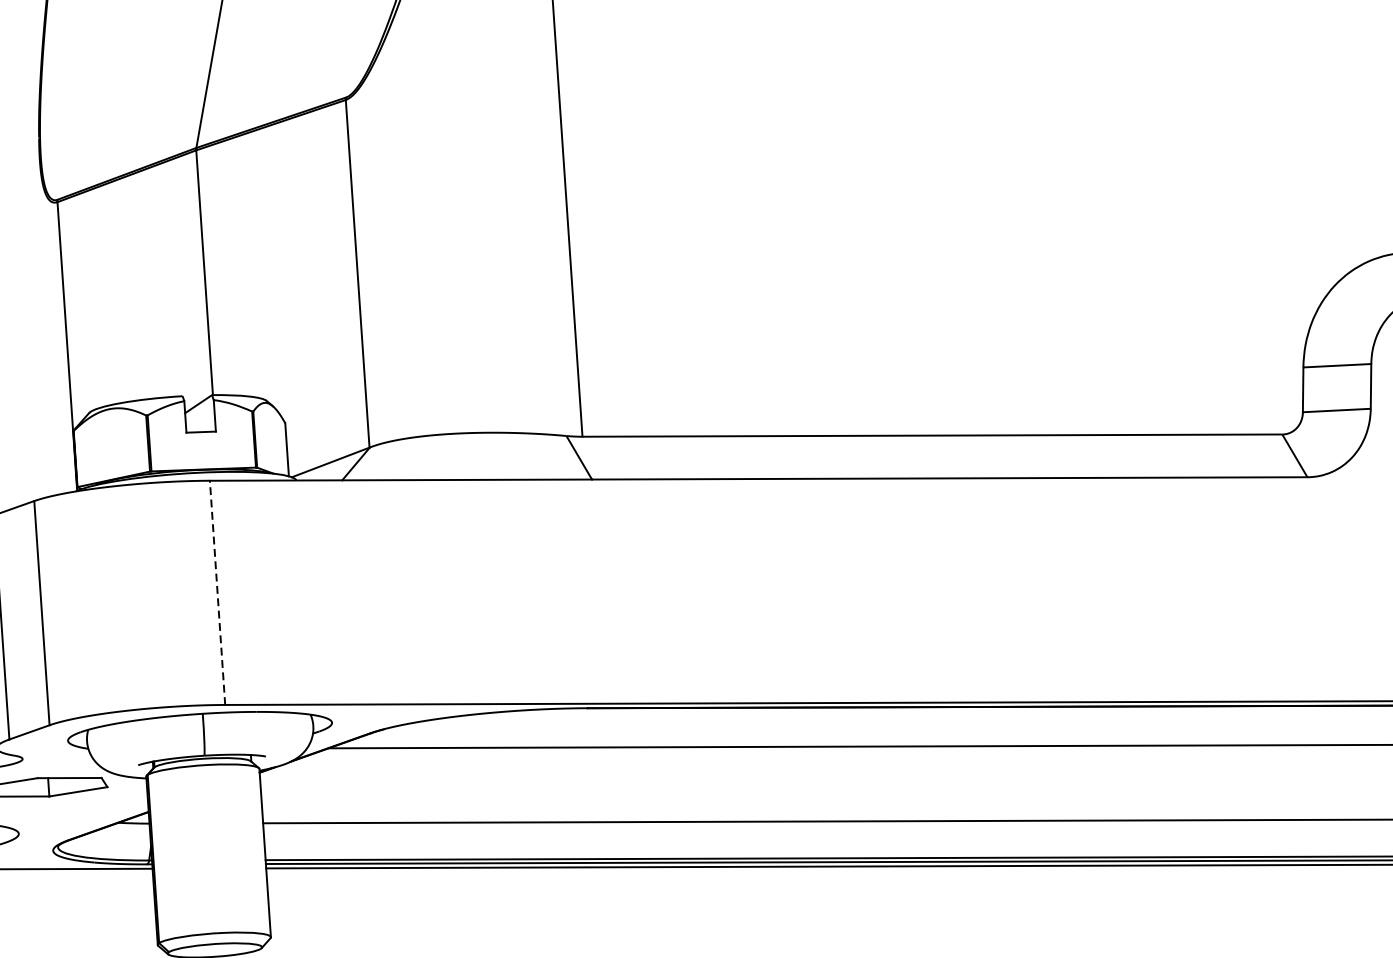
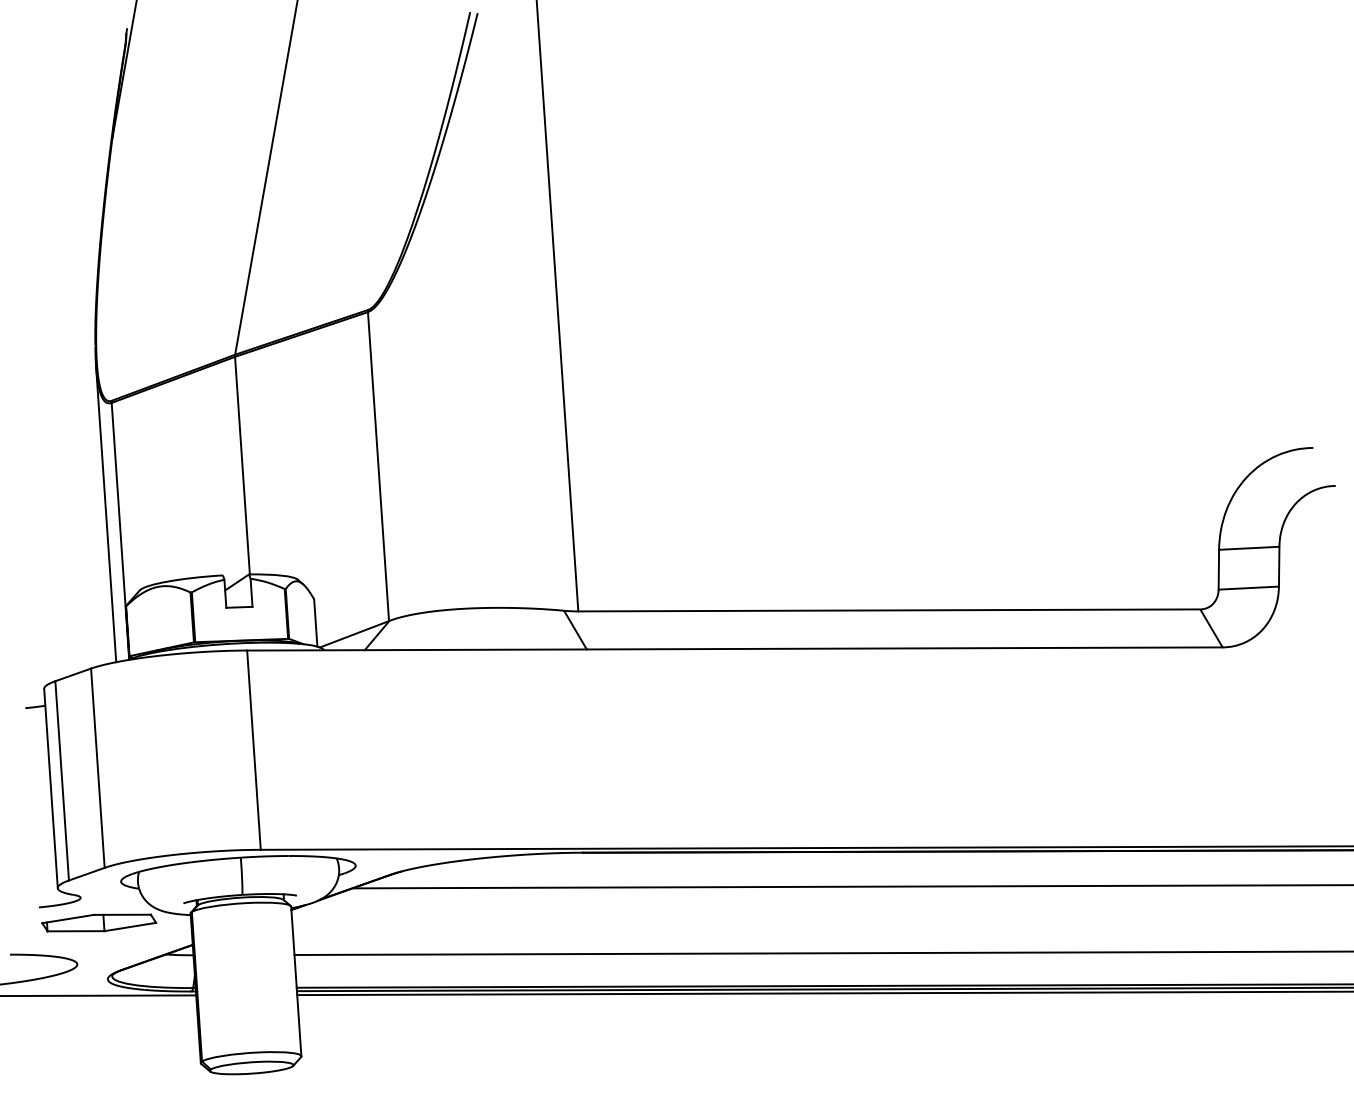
line: (51, 327) -> (106, 514), added
line: (217, 593) -> (253, 750), dashed -> solid

